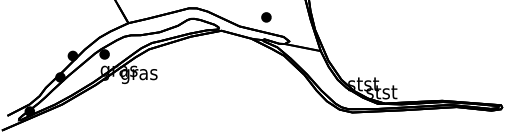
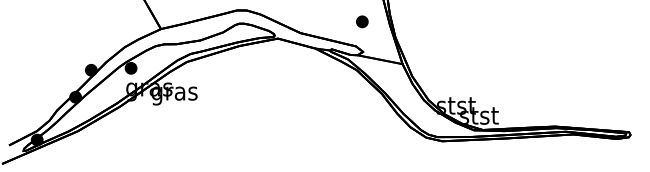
part: (266, 17) -> (362, 21), moved

